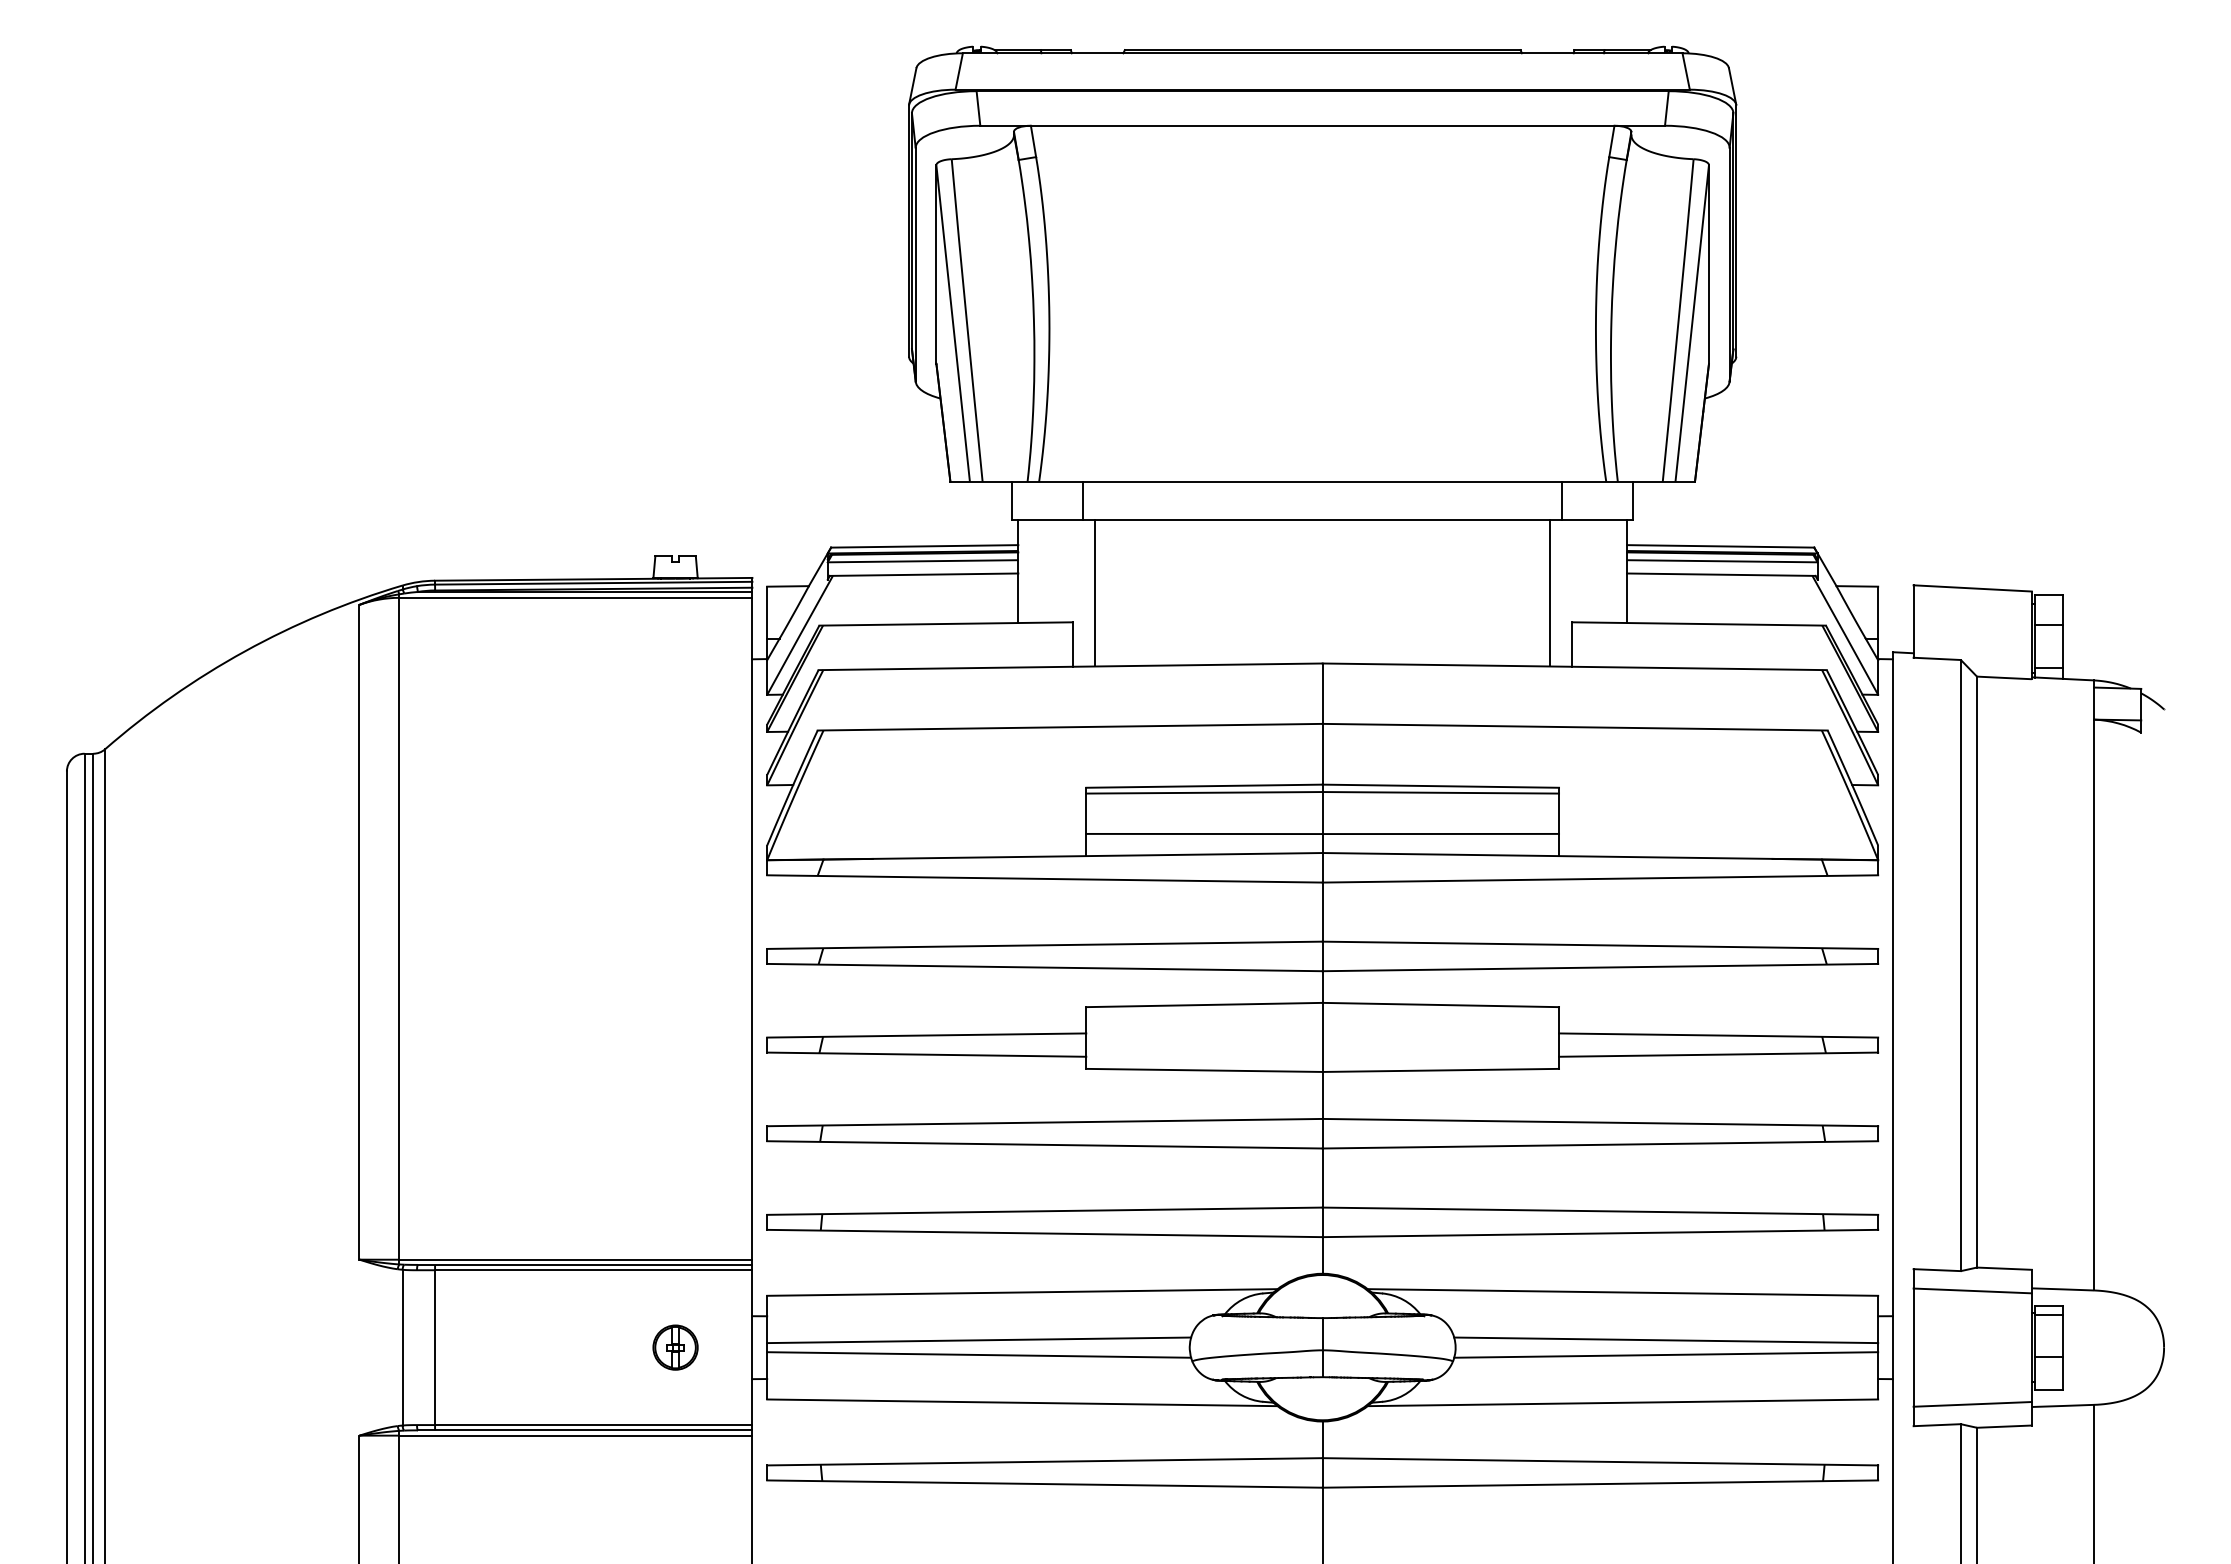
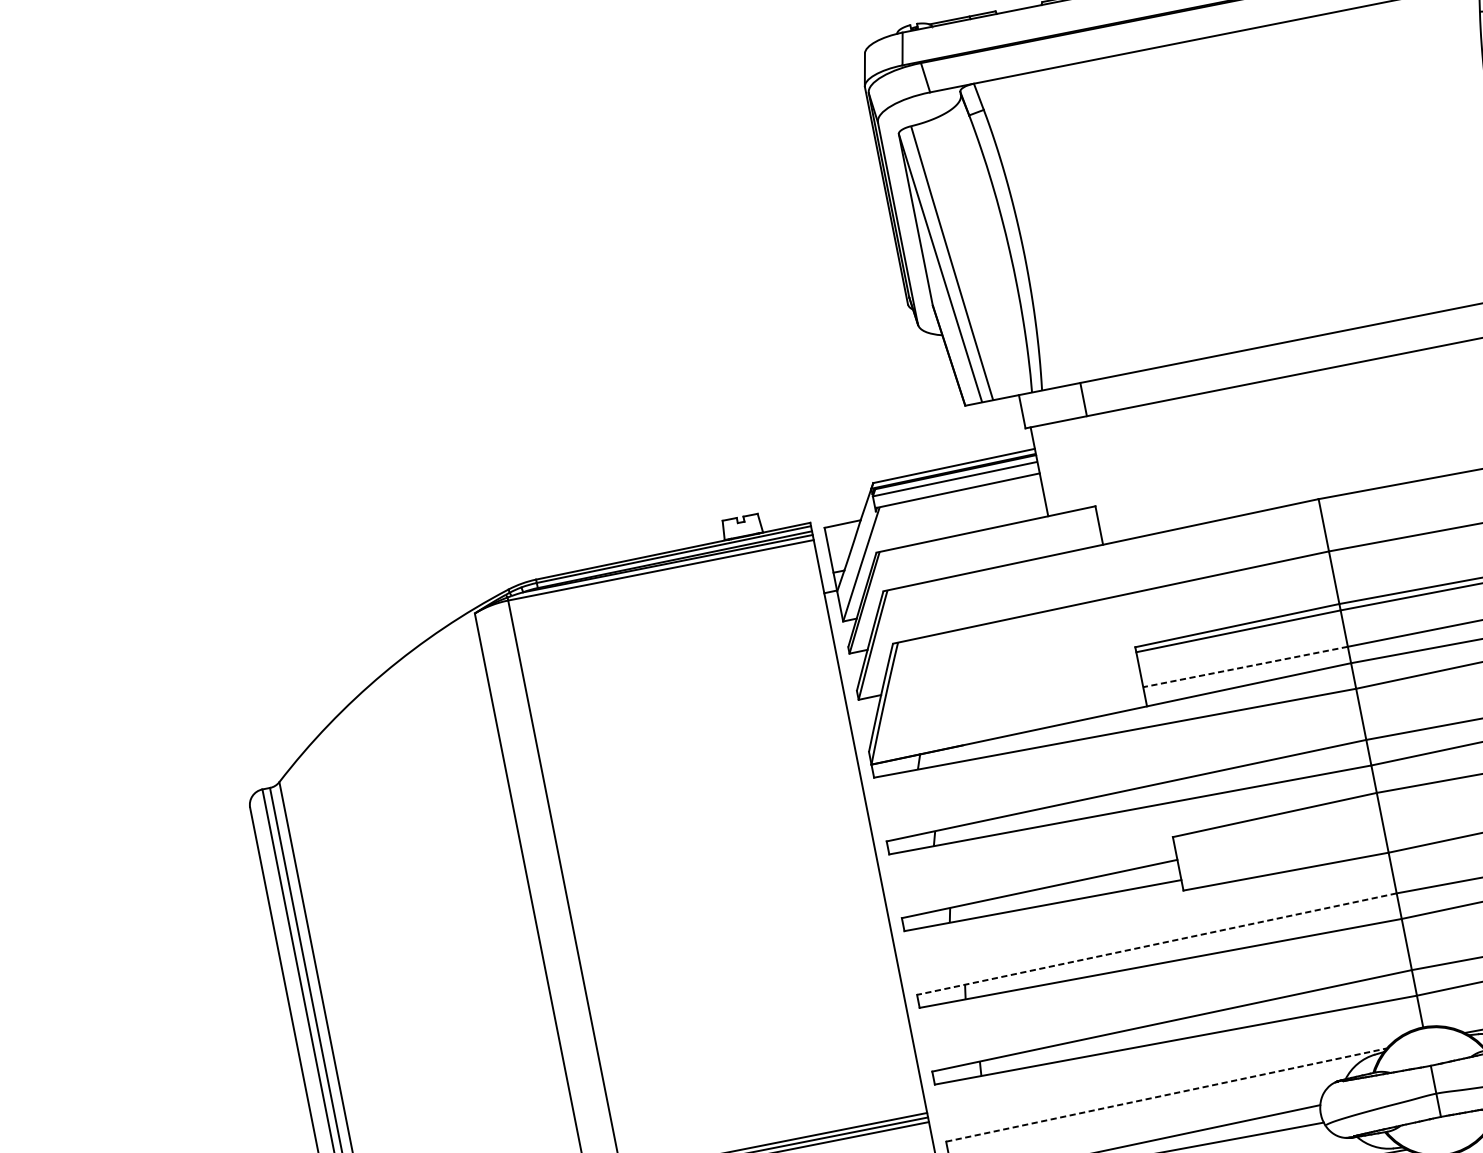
line: (1095, 593) -> (1109, 477), removed
line: (1203, 833) -> (1244, 666), solid -> dashed
line: (1044, 1122) -> (1156, 944), solid -> dashed
line: (1022, 1292) -> (1166, 1095), solid -> dashed

